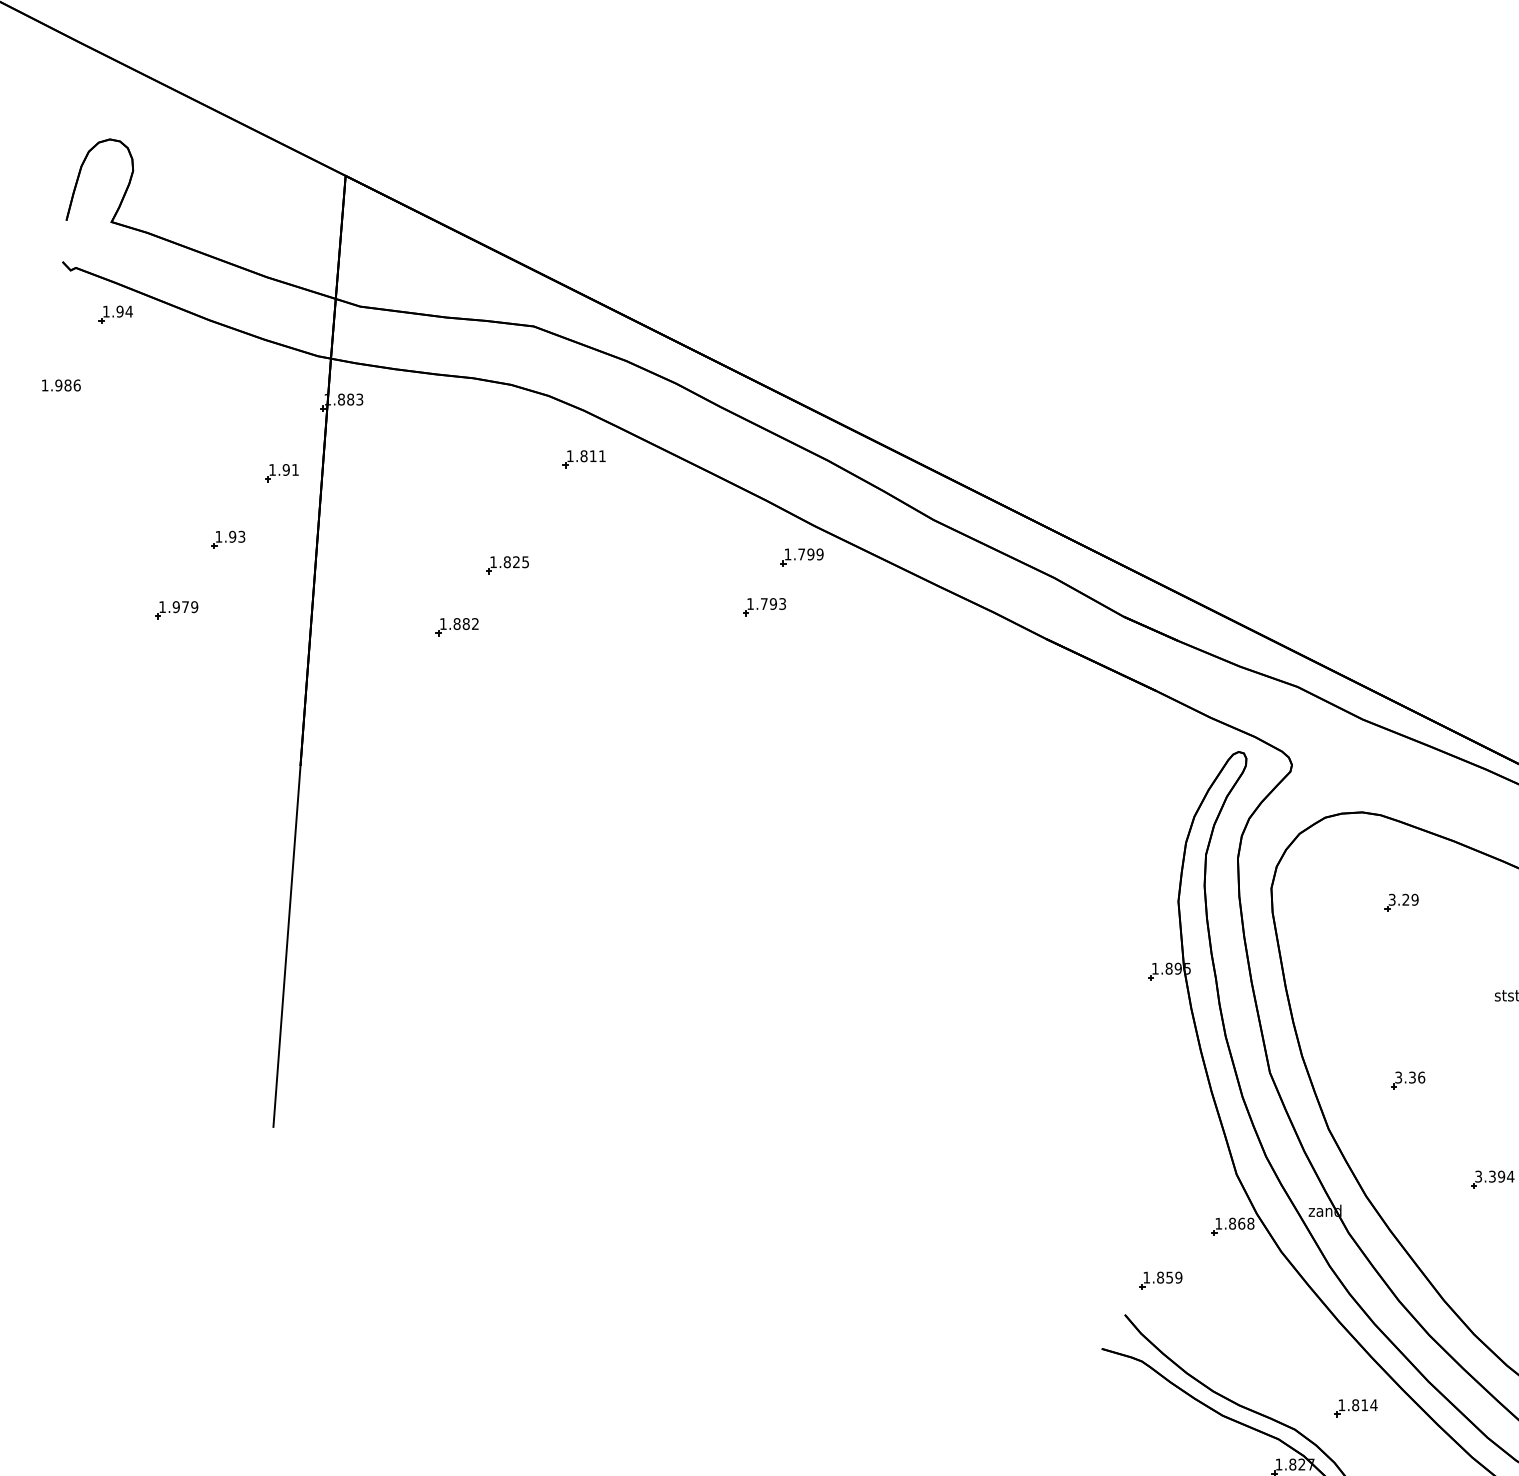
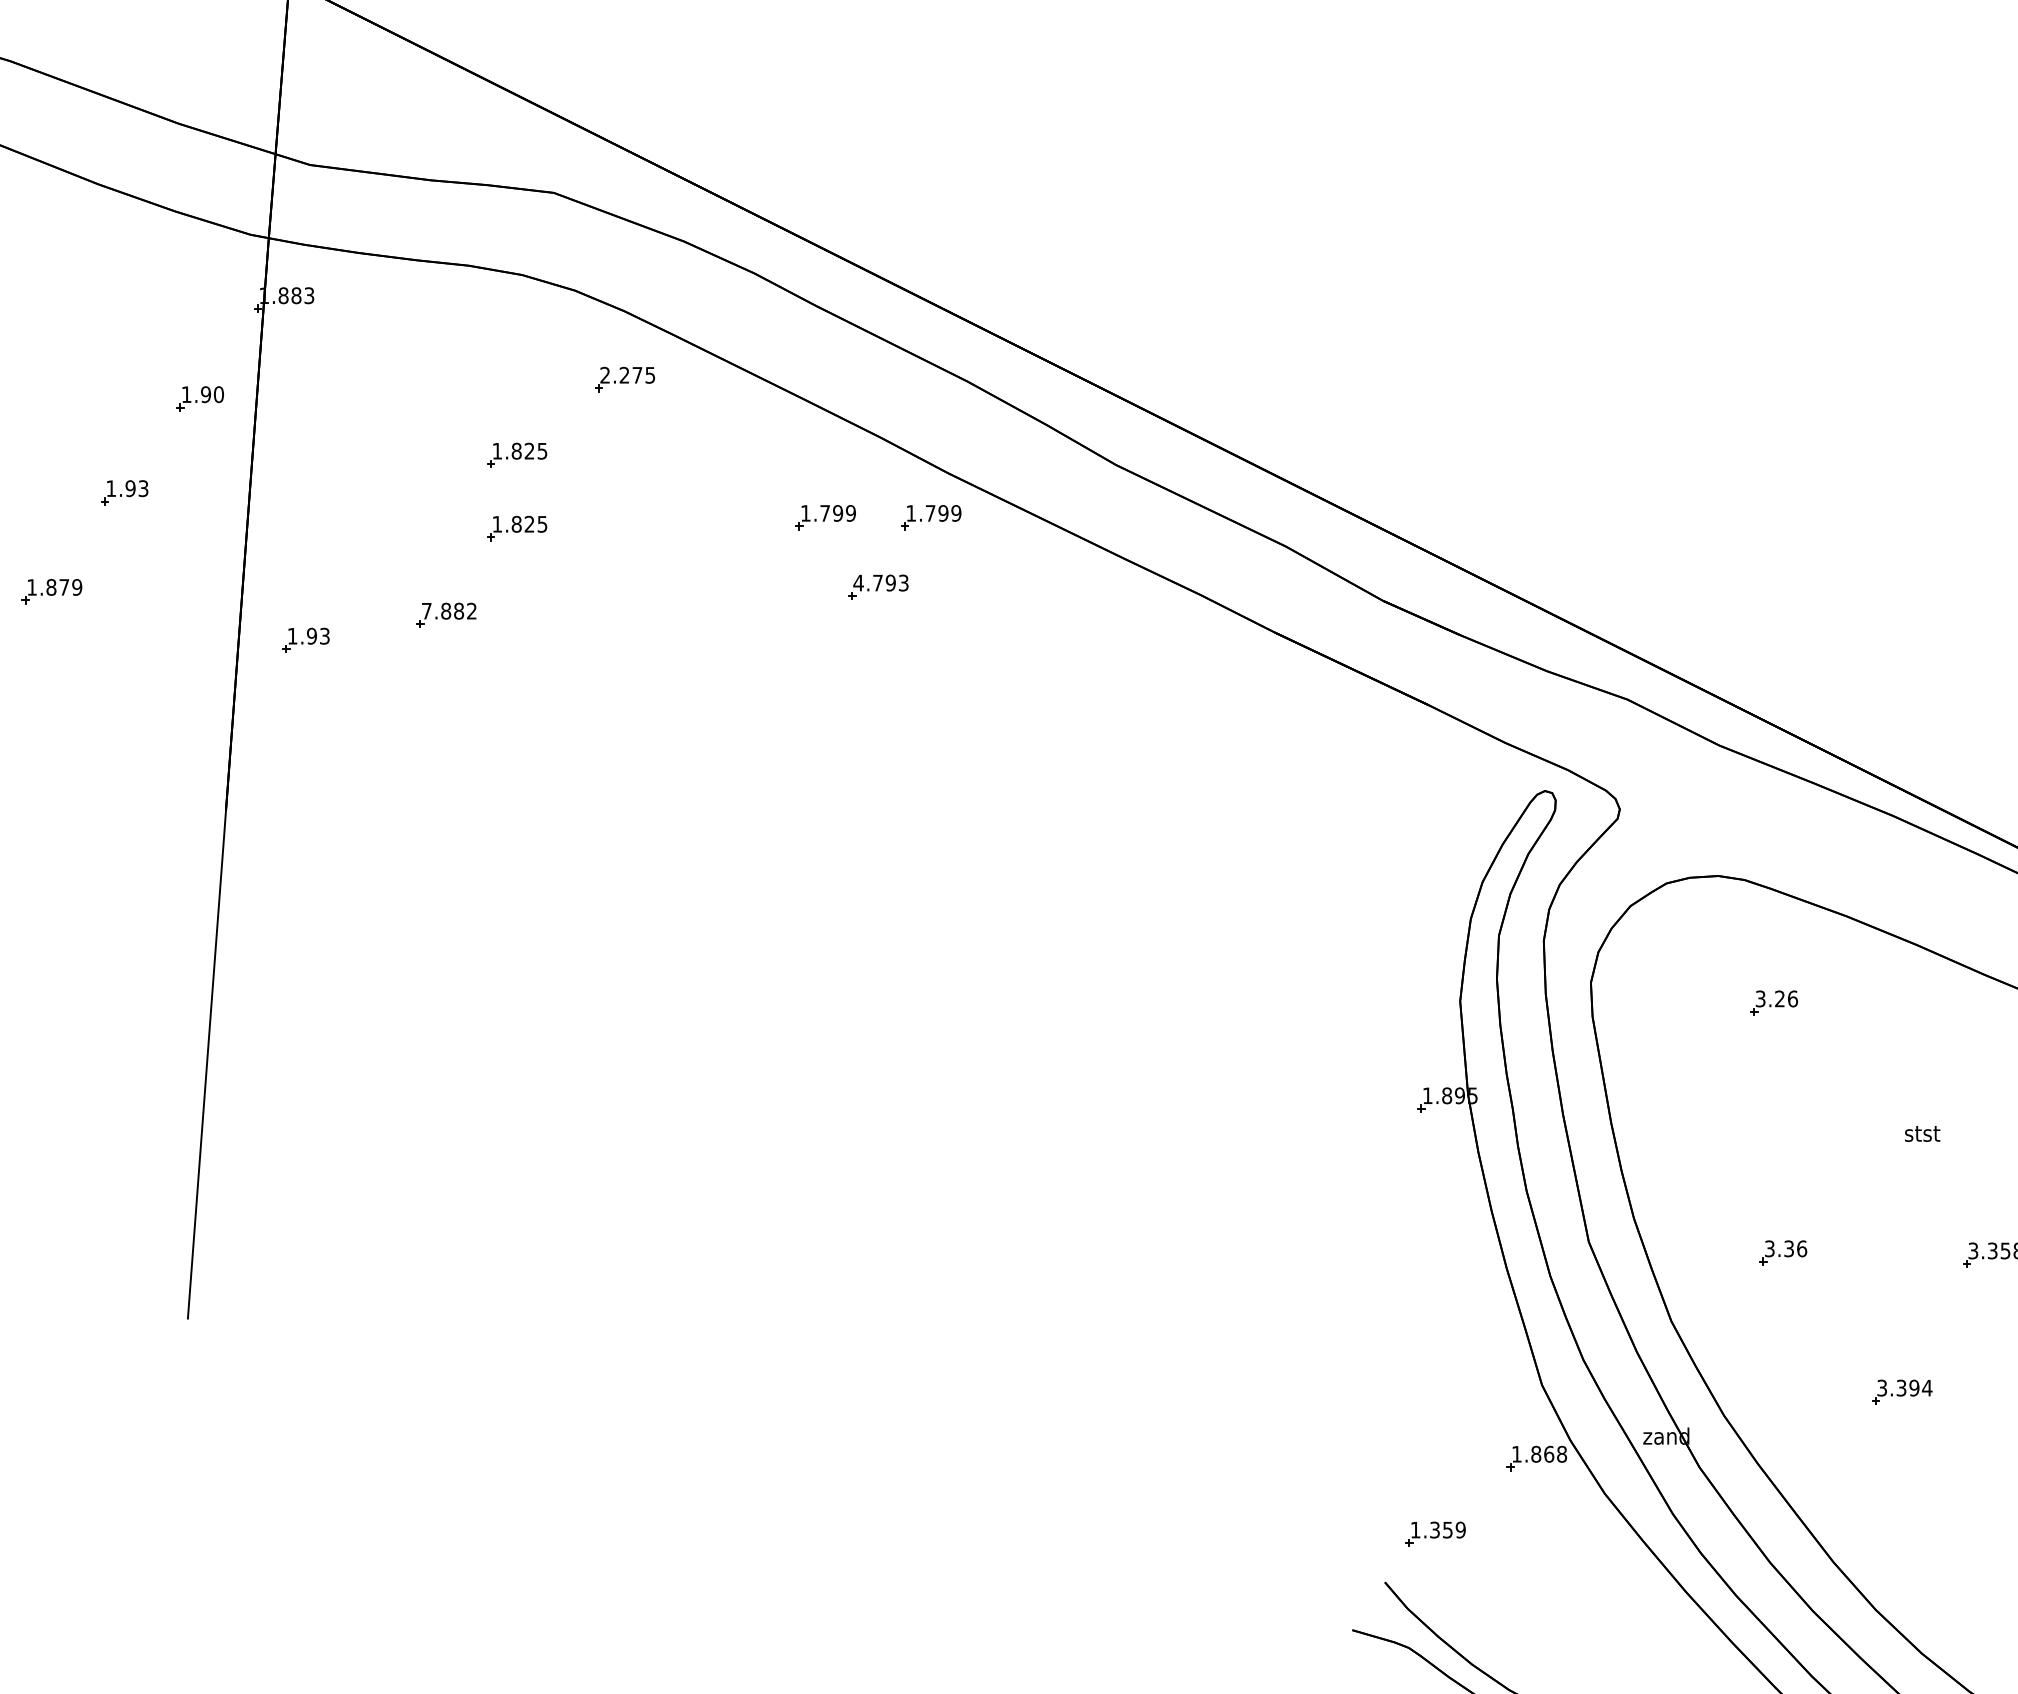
text: (585, 456) -> (626, 375), 1.811 -> 2.275
text: (295, 469) -> (218, 393), 1.91 -> 1.90
part: (507, 513) -> (516, 455), added
part: (726, 557) -> (824, 517), added
text: (750, 603) -> (858, 582), 1.793 -> 4.793
text: (175, 607) -> (50, 587), 1.979 -> 1.879
text: (443, 623) -> (426, 610), 1.882 -> 7.882
part: (357, 644) -> (306, 639), added
text: (1414, 899) -> (1792, 998), 3.29 -> 3.26
text: (1160, 1277) -> (1434, 1529), 1.859 -> 1.359

